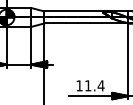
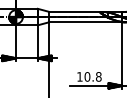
text: (93, 85) -> (92, 76), 11.4 -> 10.8

